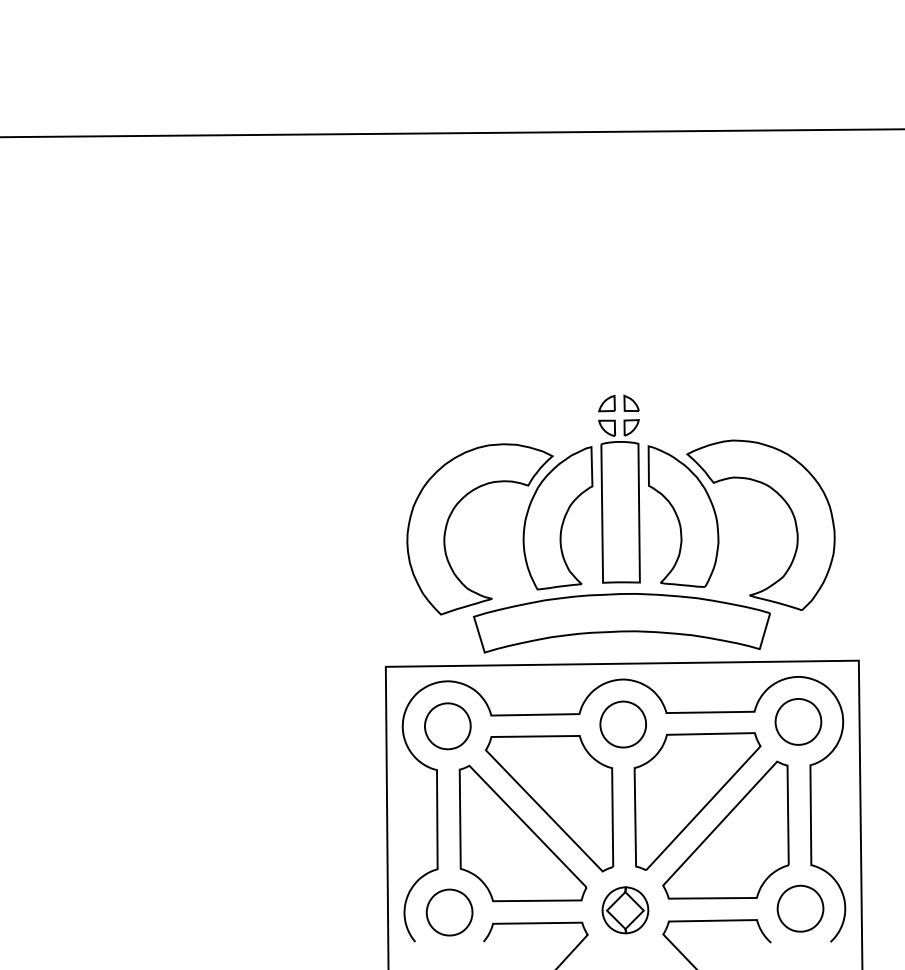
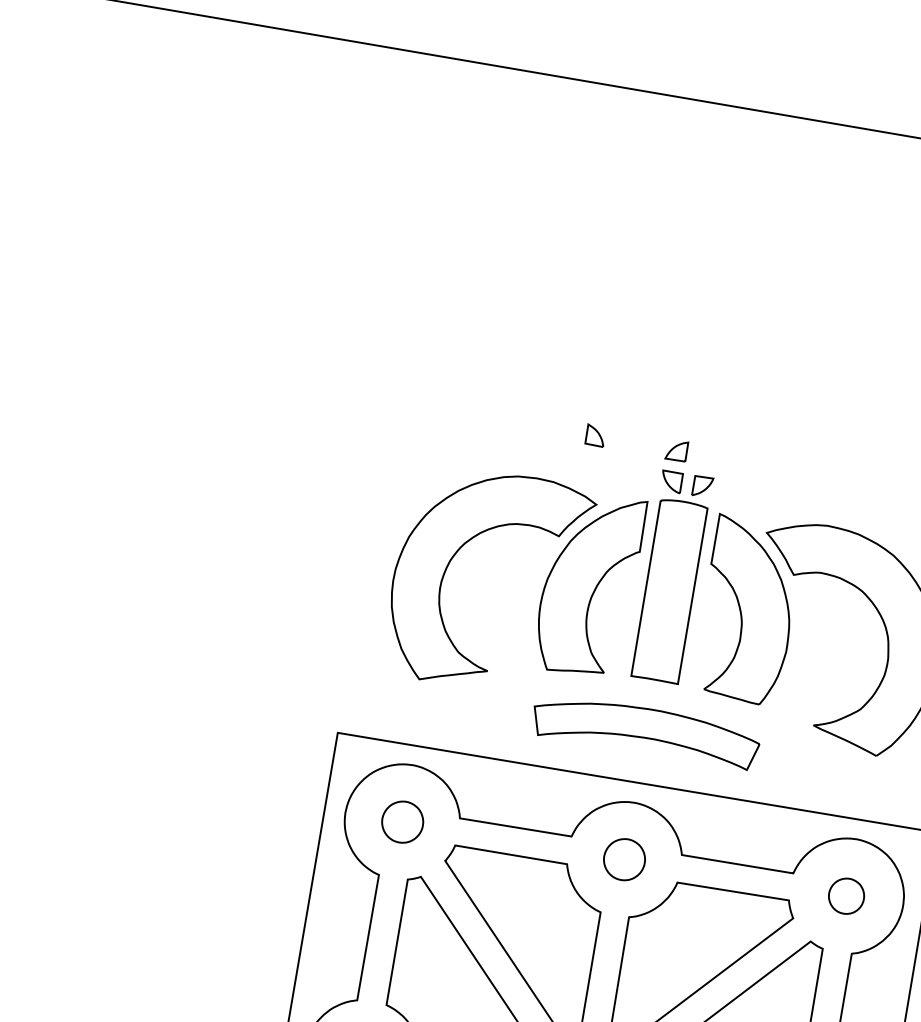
part: (631, 402) -> (595, 434), moved
part: (621, 623) -> (645, 731), size x0.6
part: (798, 721) -> (846, 895), size x0.6
part: (622, 724) -> (623, 859), size x0.7
part: (447, 726) -> (402, 822), size x0.7

